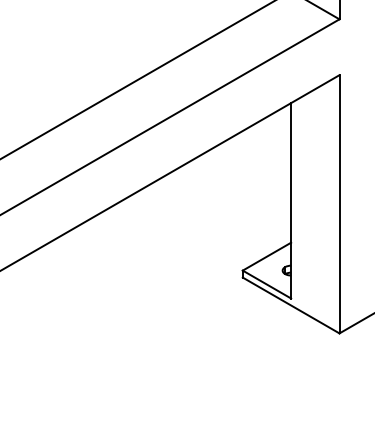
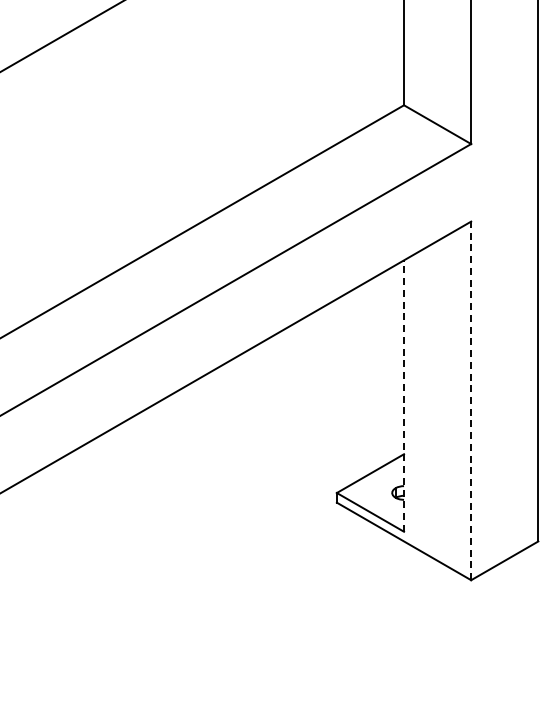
line: (291, 201) -> (404, 396), solid -> dashed
line: (339, 204) -> (471, 400), solid -> dashed

